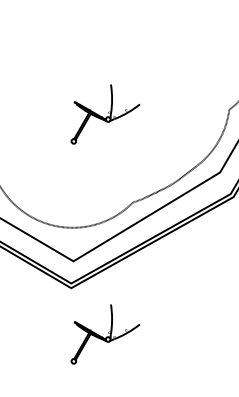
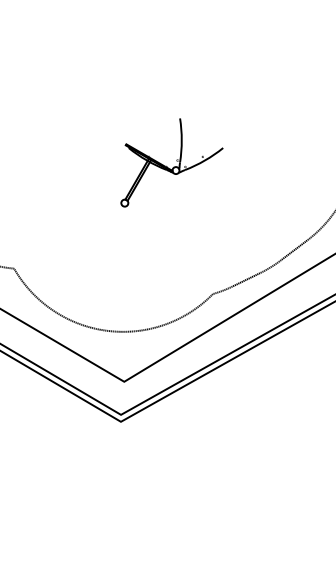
part: (105, 334) -> (171, 490), removed

